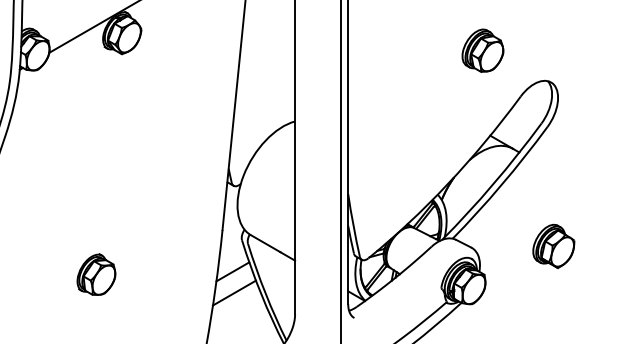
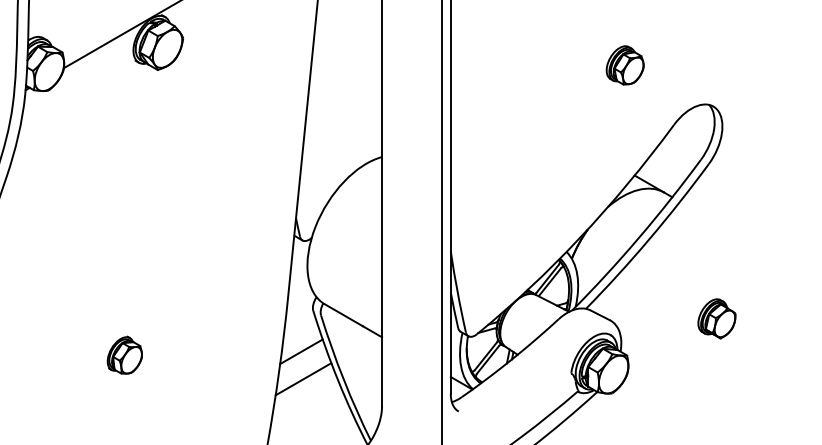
part: (482, 50) -> (624, 65), size x0.7
part: (553, 246) -> (716, 318), size x0.7
part: (96, 274) -> (124, 355), size x0.7

